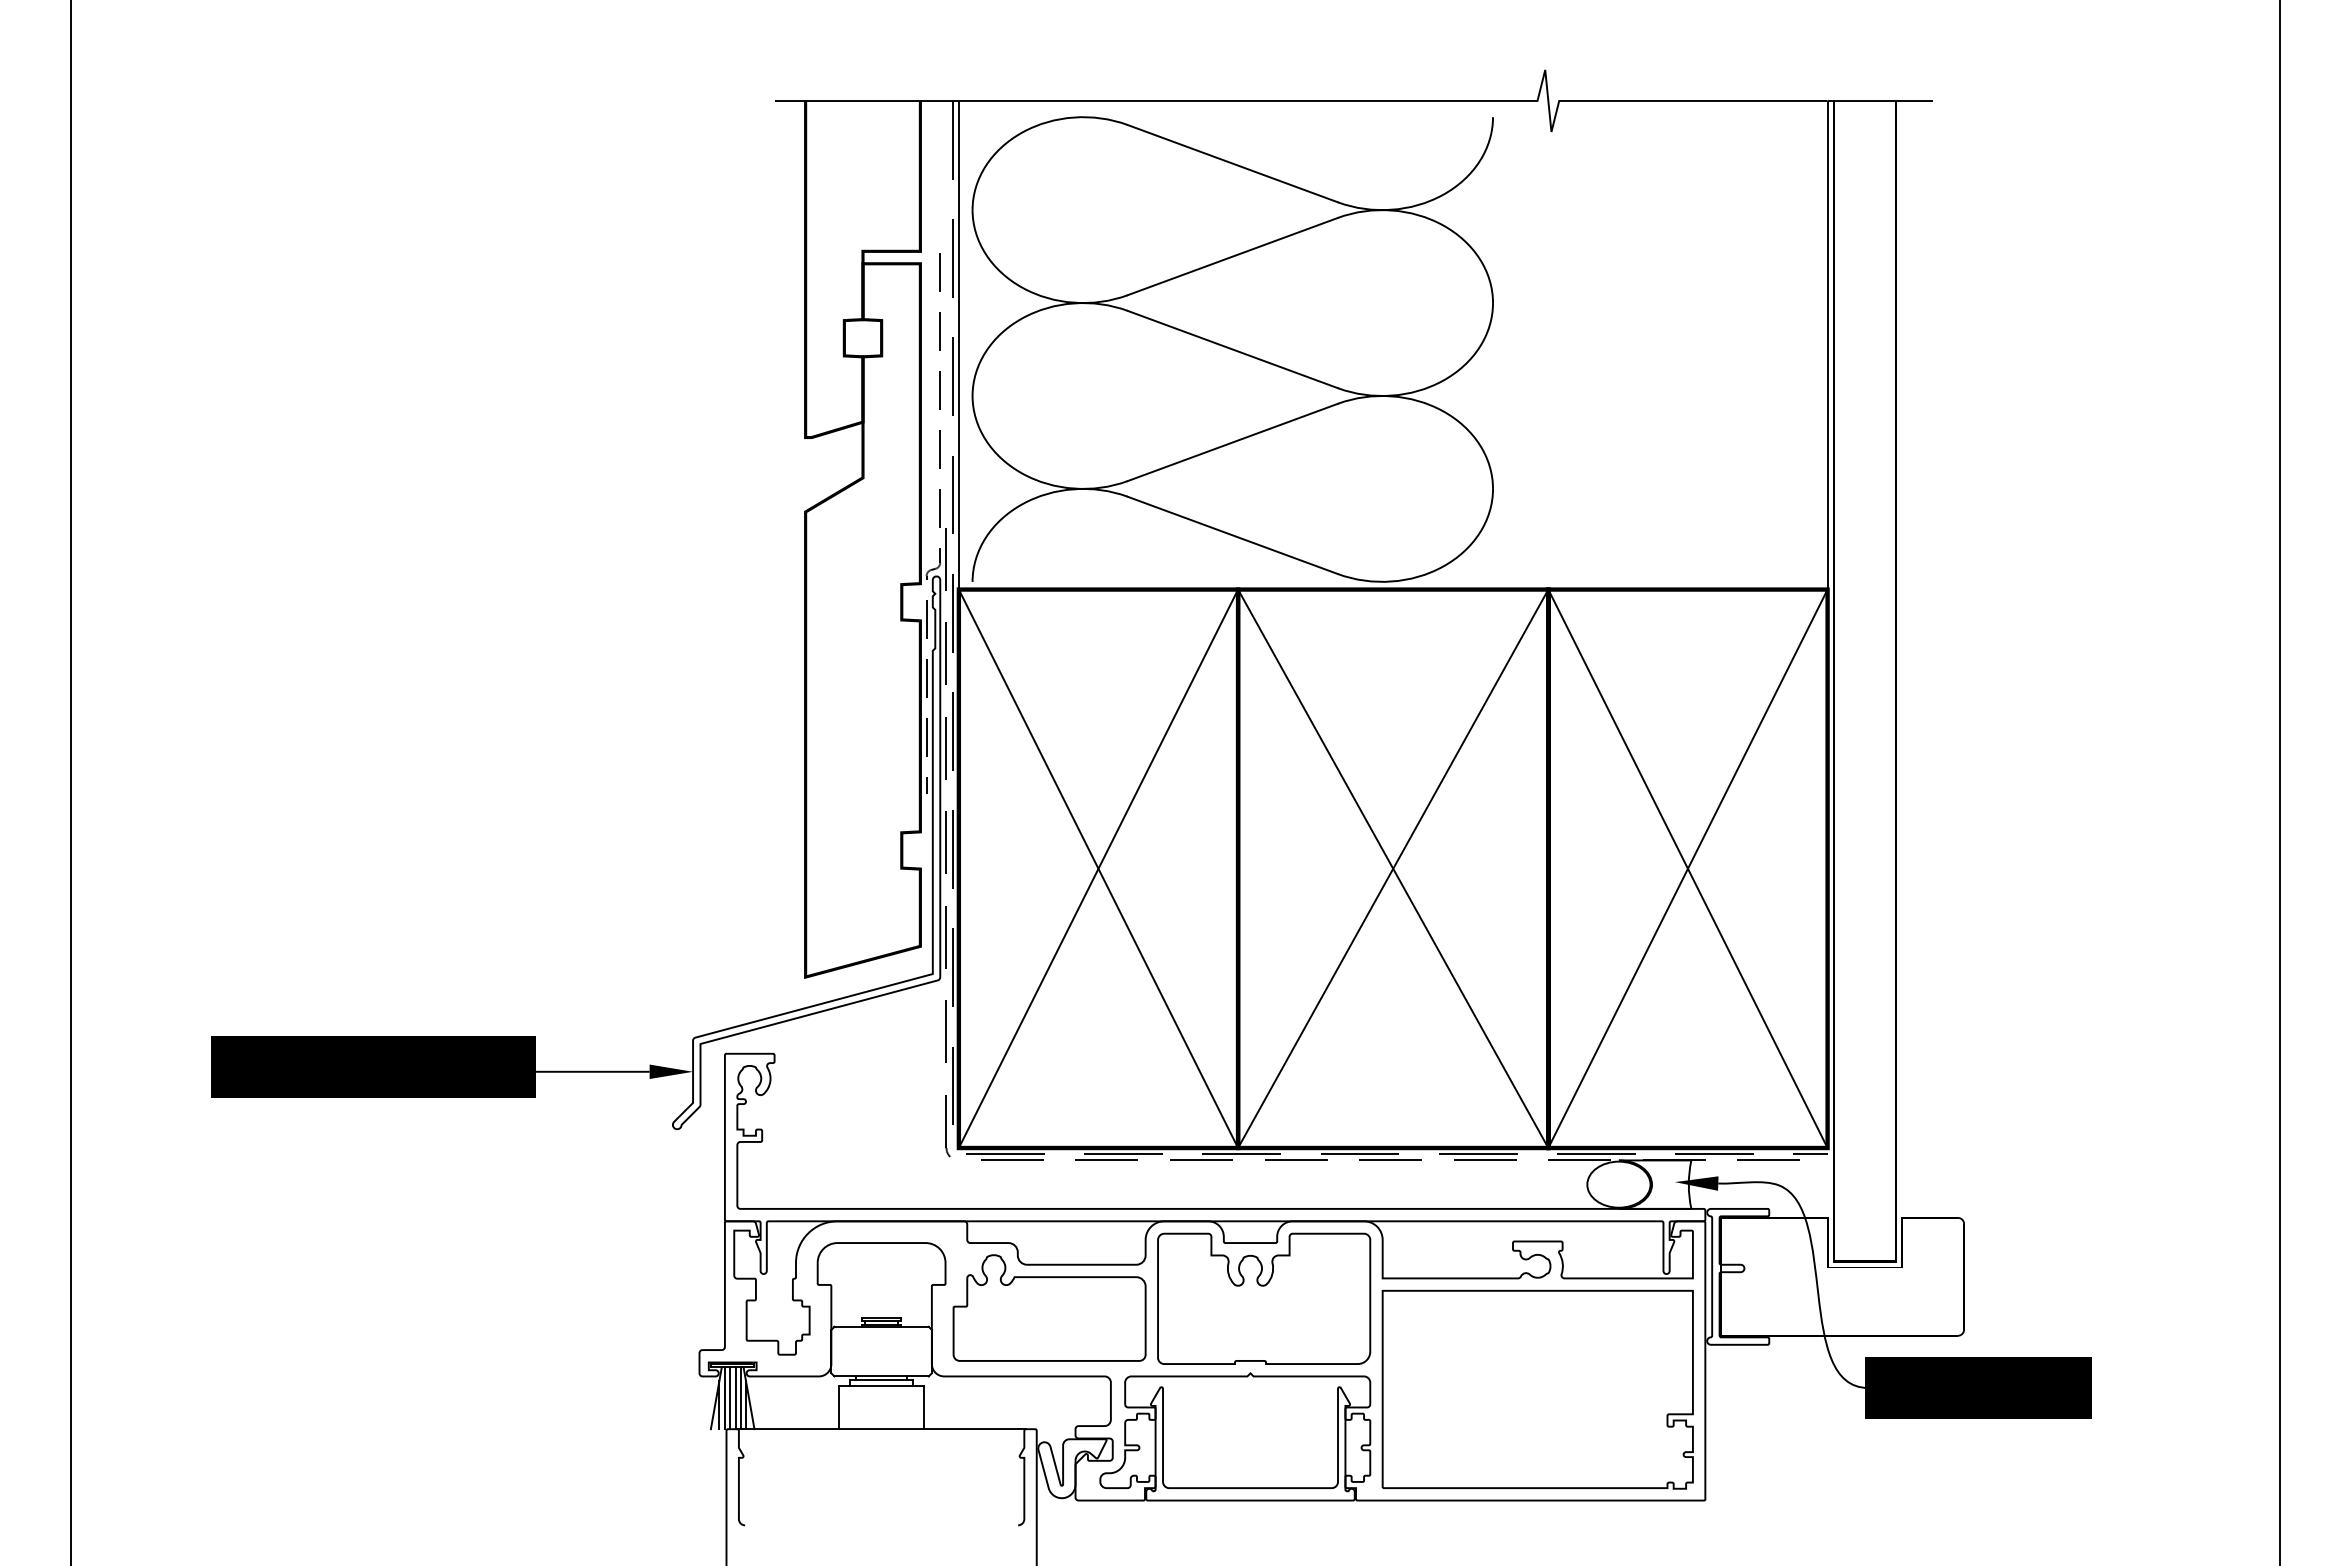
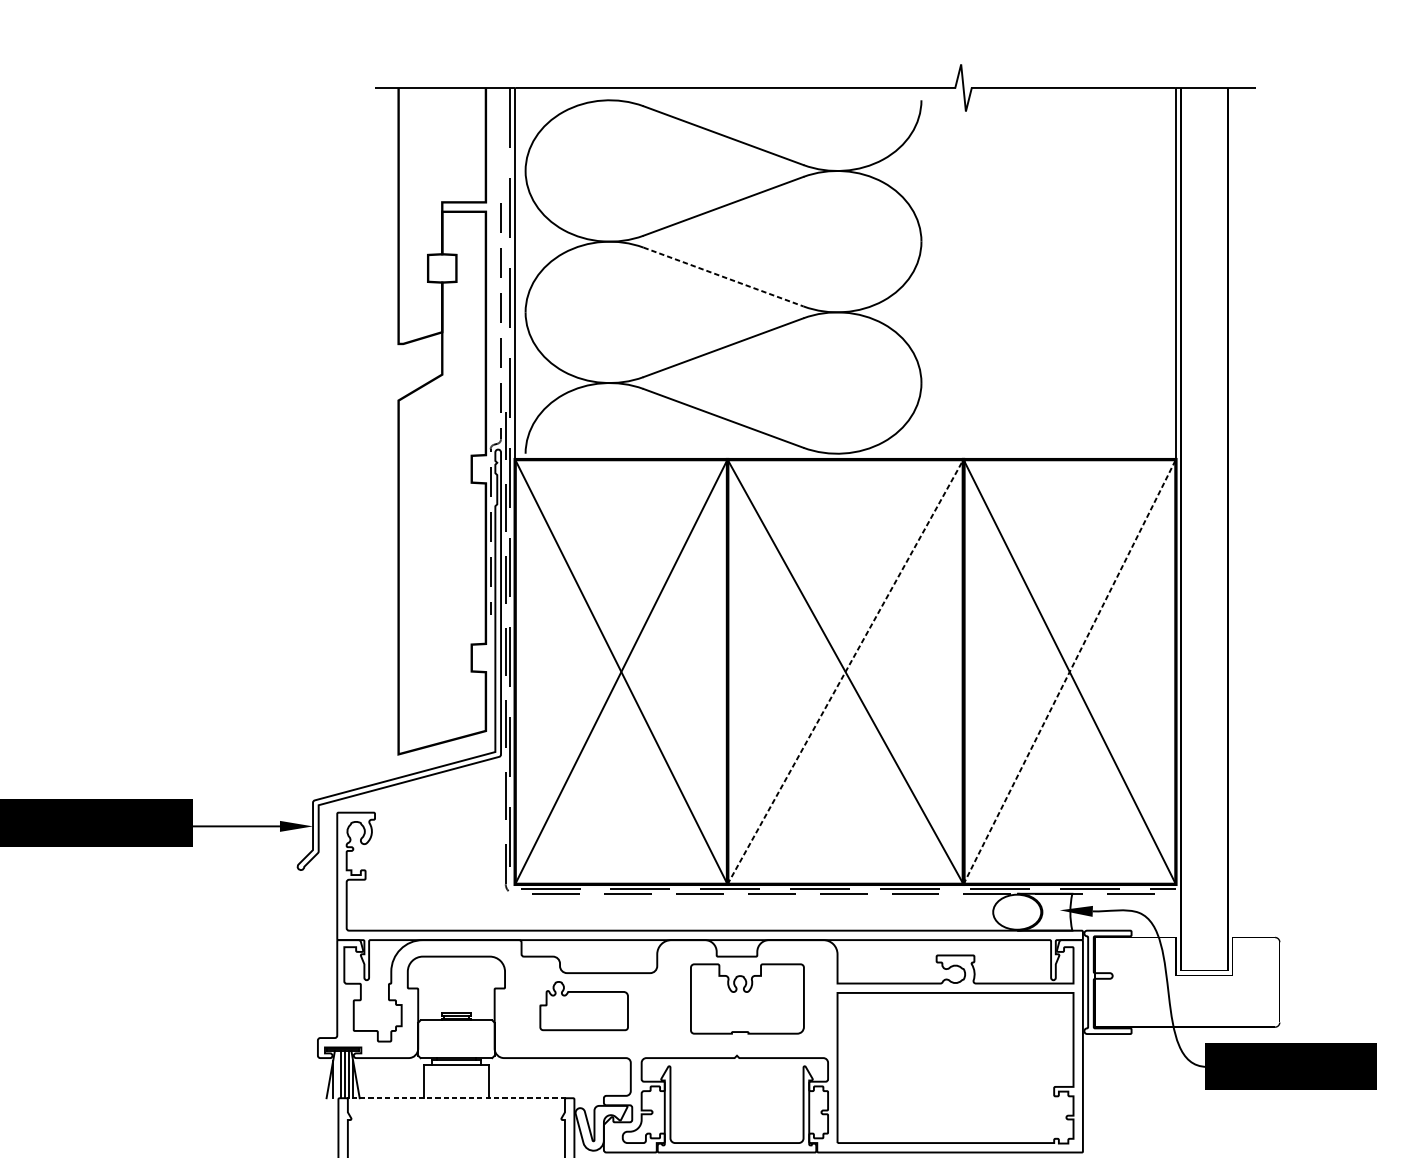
line: (1233, 349) -> (724, 277), solid -> dashed
line: (1393, 868) -> (845, 671), solid -> dashed
line: (1688, 868) -> (1070, 671), solid -> dashed
part: (1264, 1298) -> (747, 998), size x0.7
part: (1049, 1307) -> (584, 1005), size x0.6
line: (724, 1398) -> (336, 1074), removed
line: (881, 1429) -> (456, 1098), solid -> dashed

